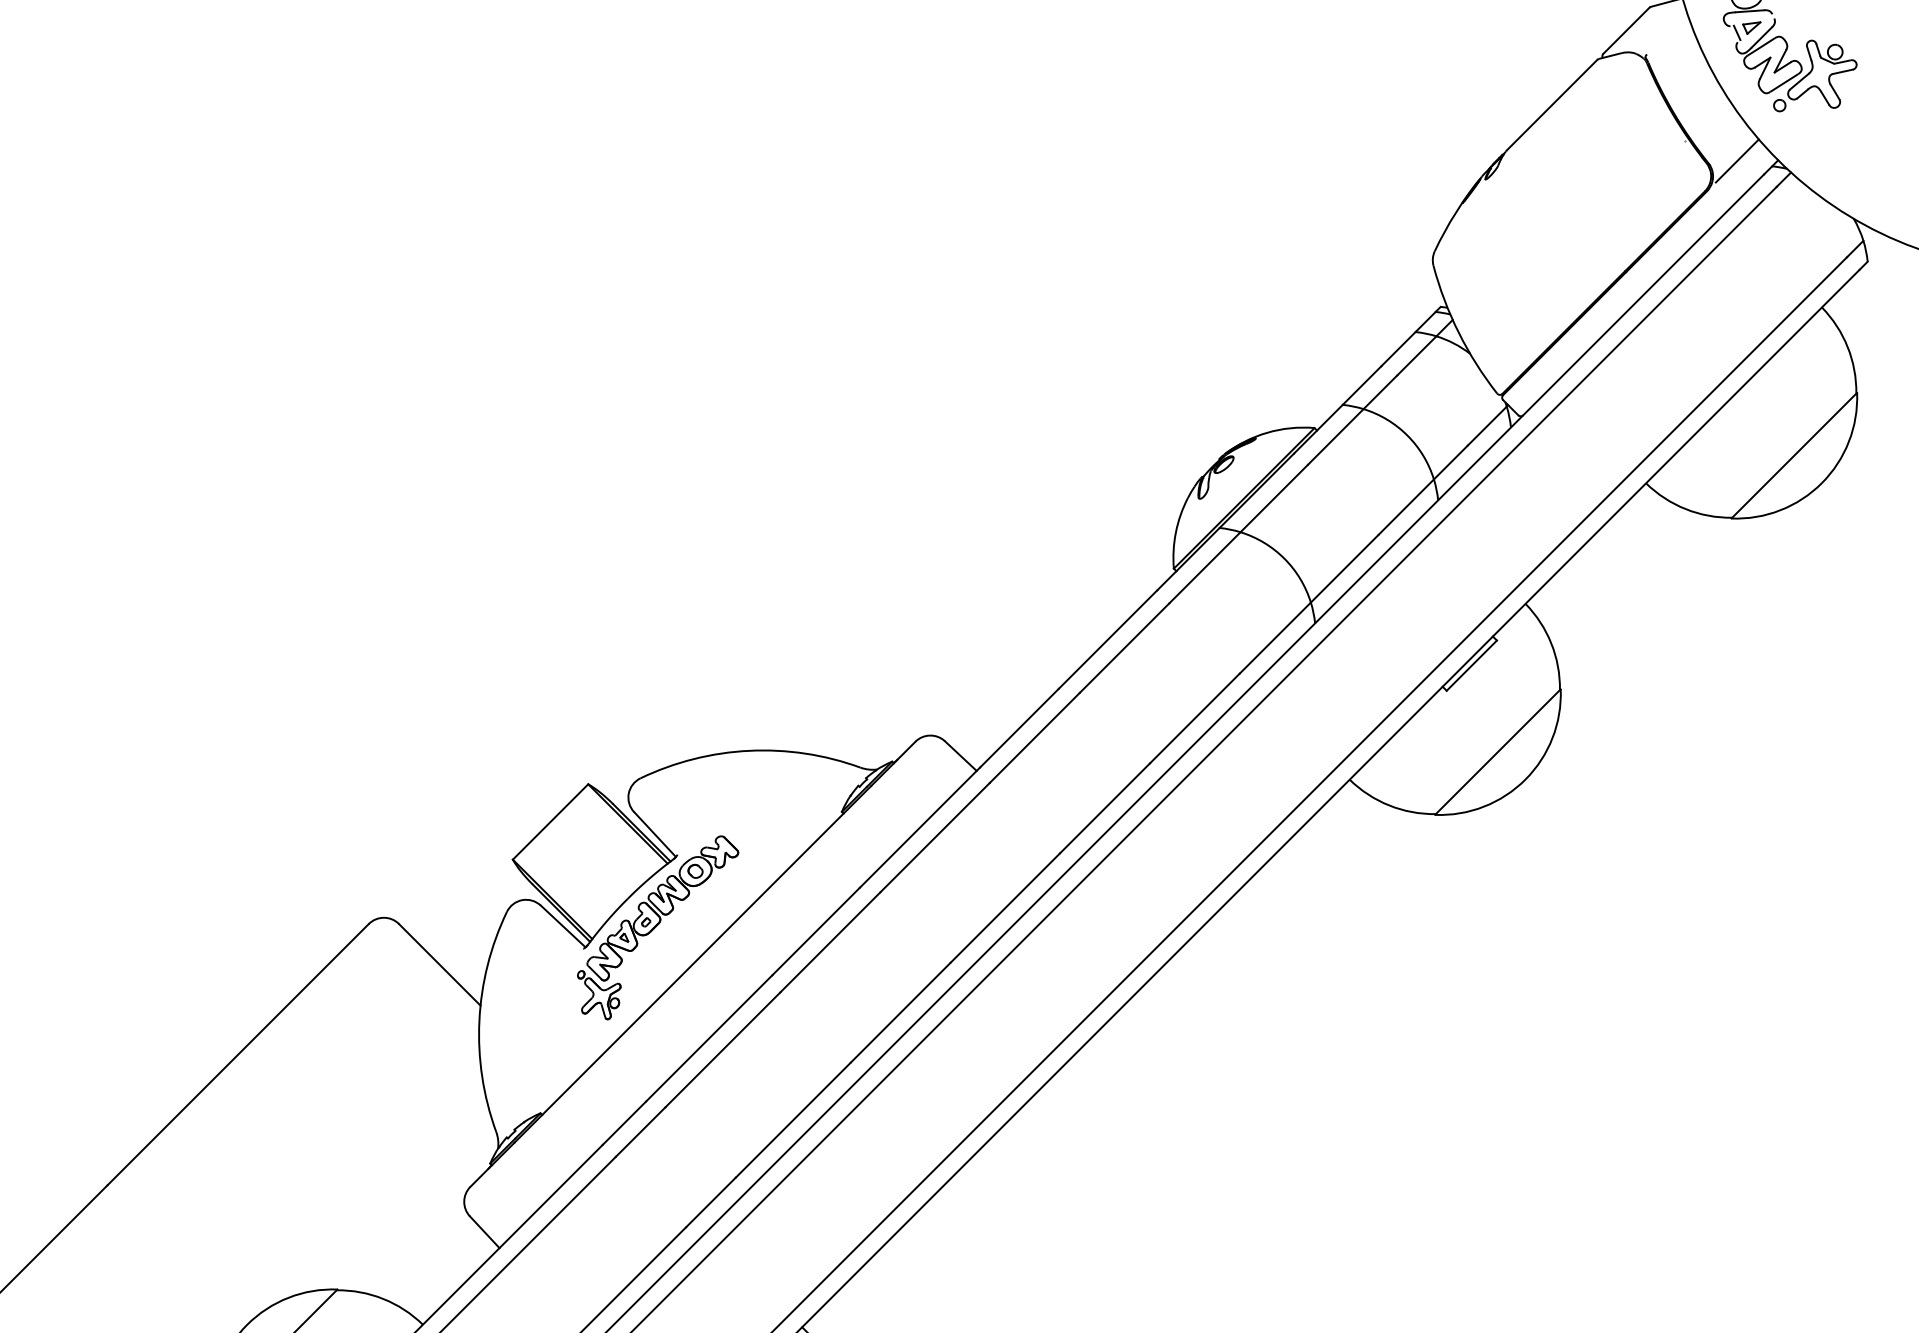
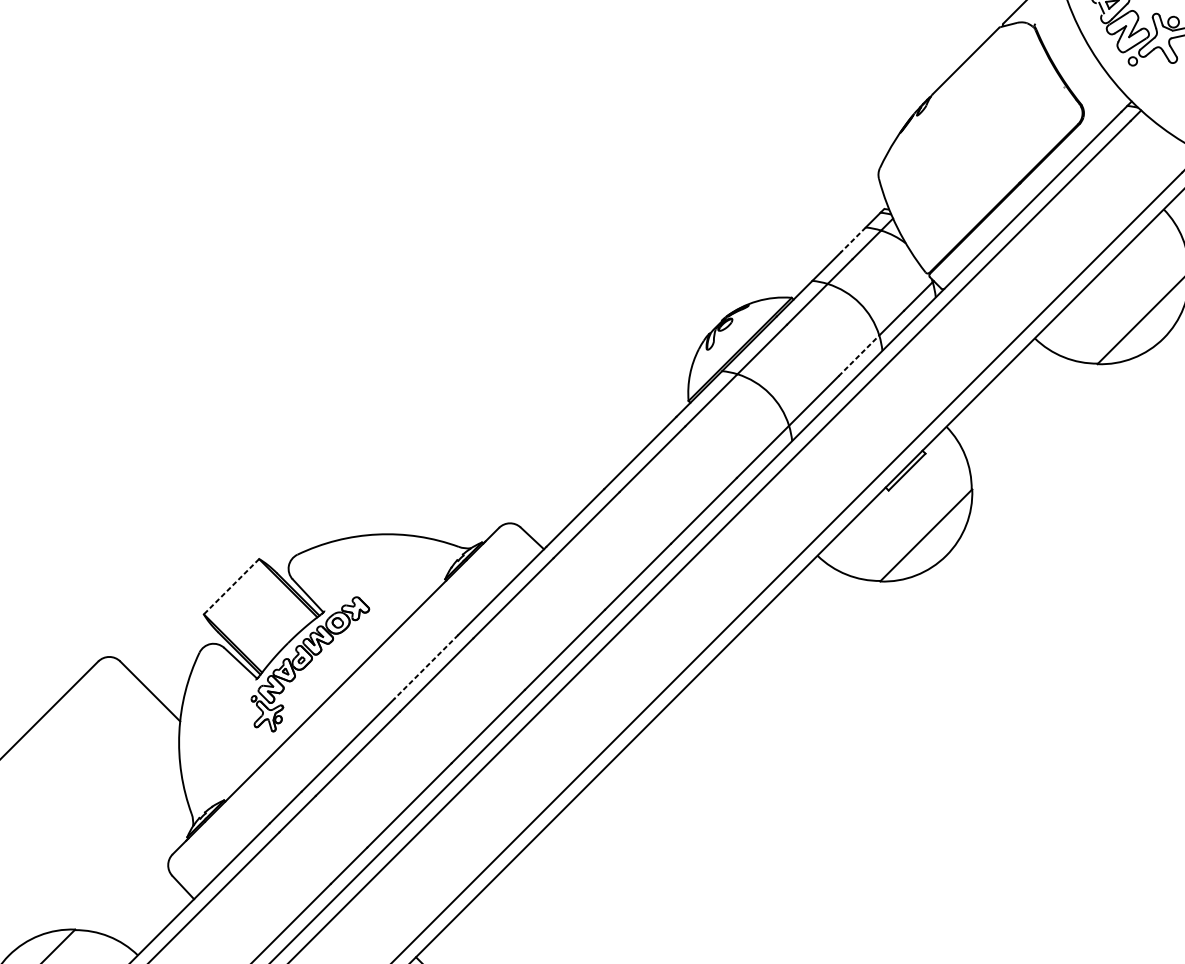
line: (1736, 160) -> (1101, 101), removed
line: (1398, 349) -> (853, 240), solid -> dashed
line: (1406, 506) -> (859, 355), solid -> dashed
line: (550, 822) -> (231, 587), solid -> dashed
line: (816, 931) -> (426, 667), solid -> dashed

